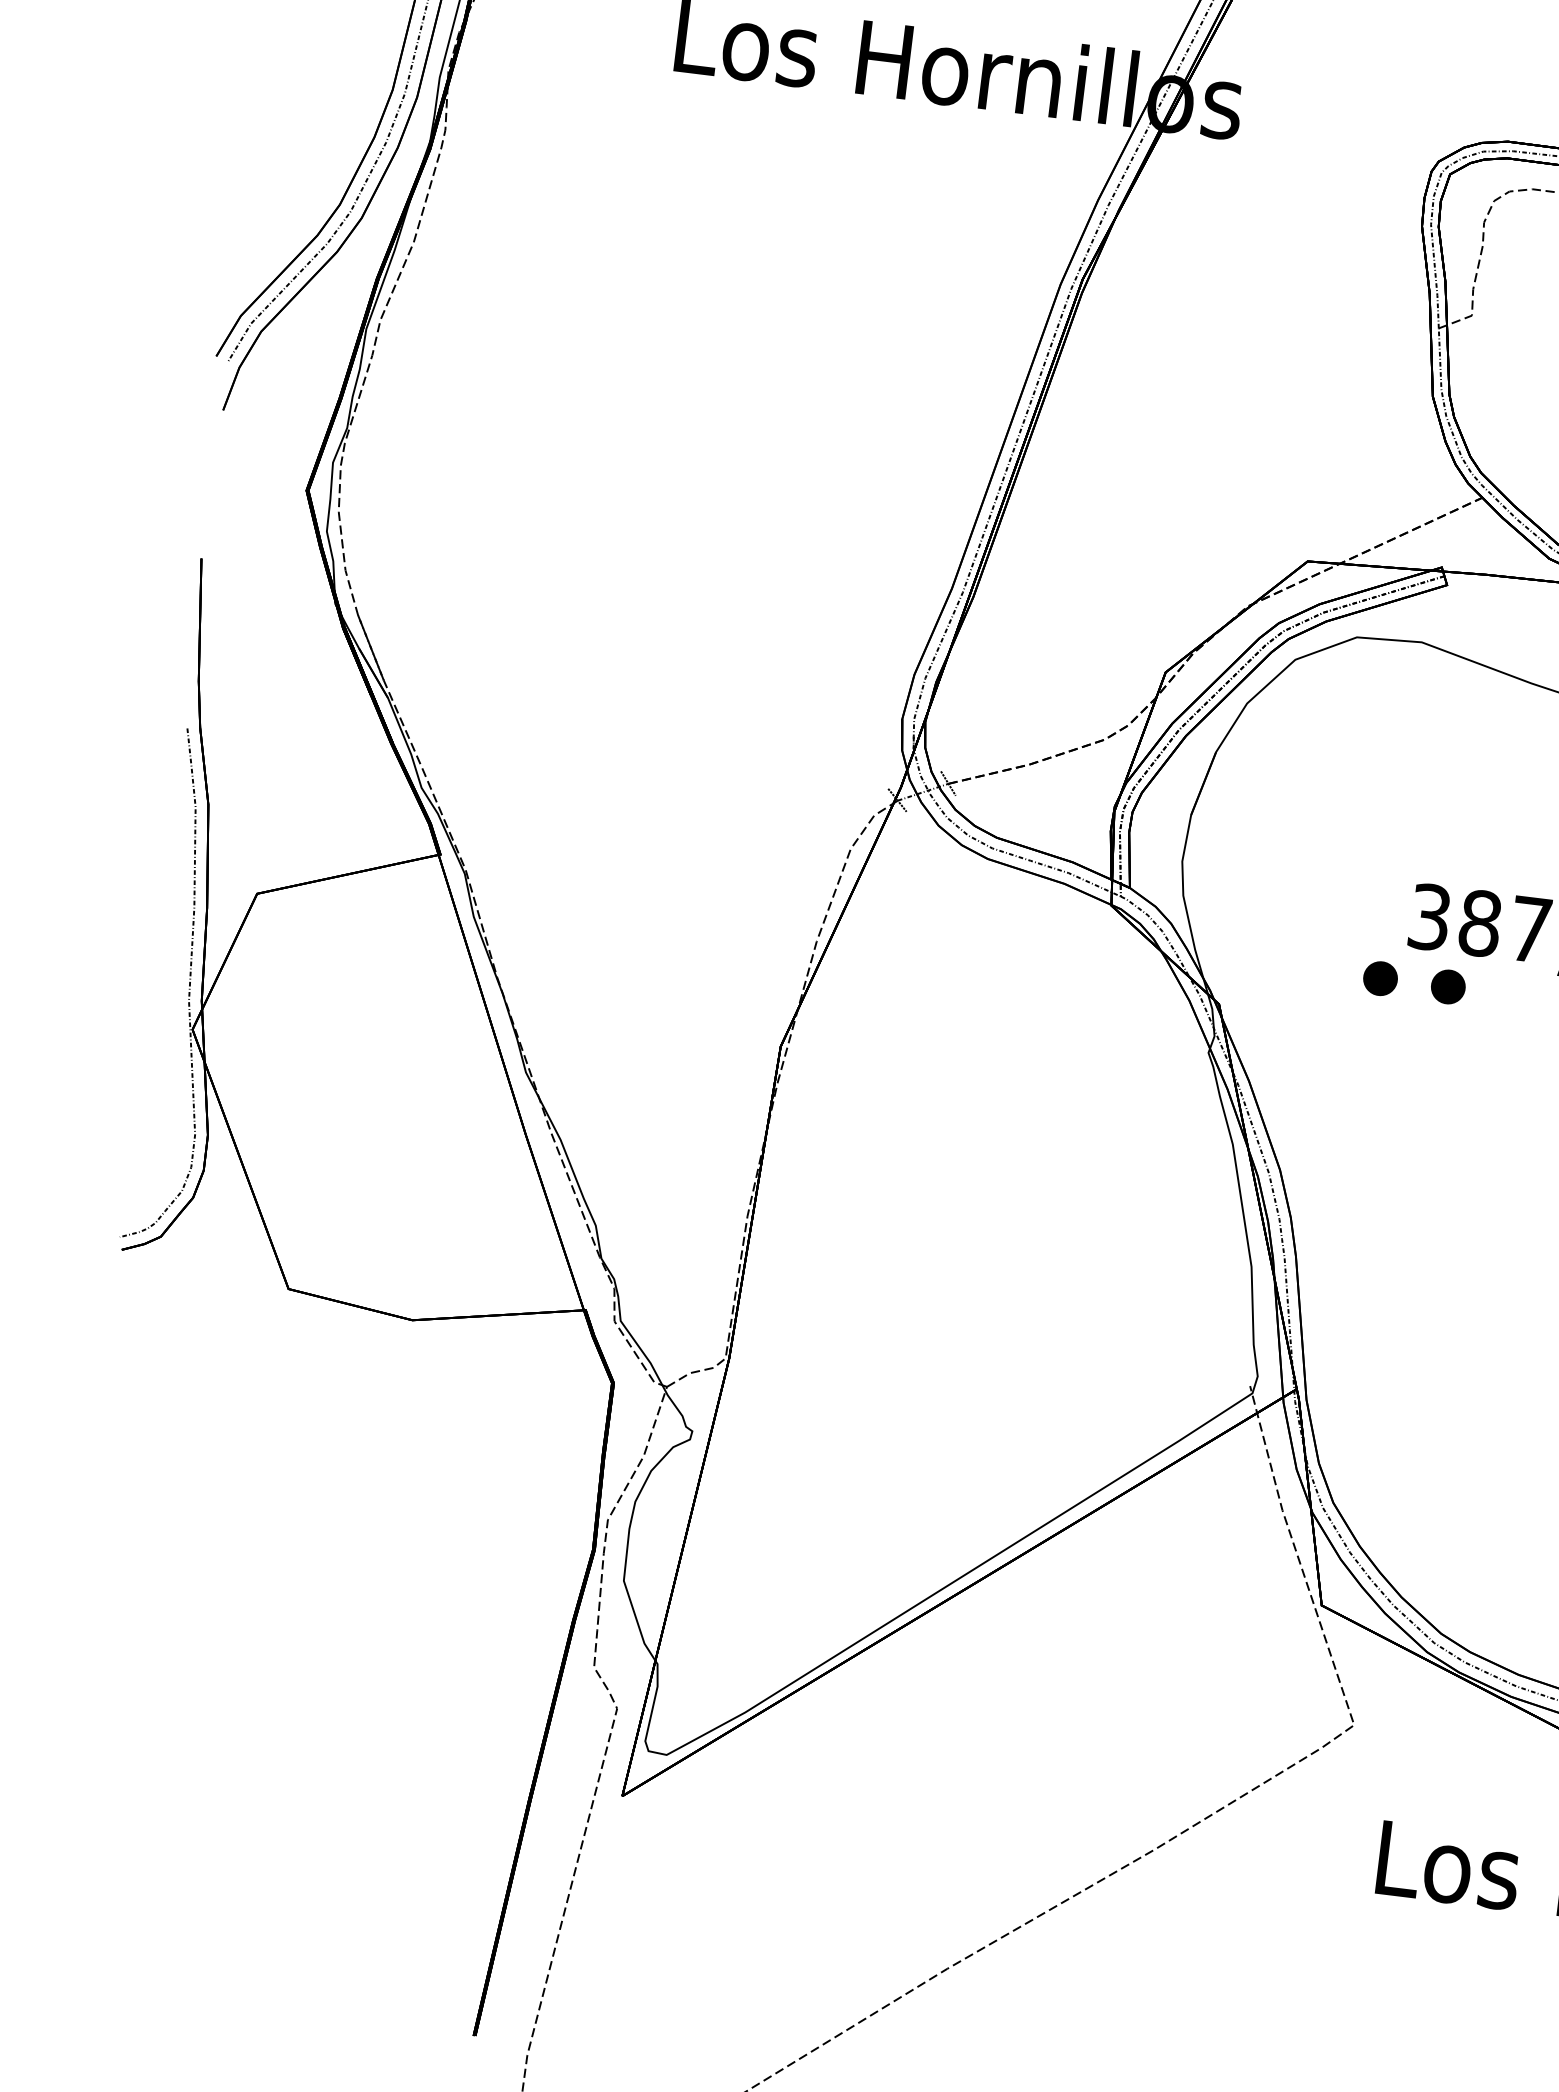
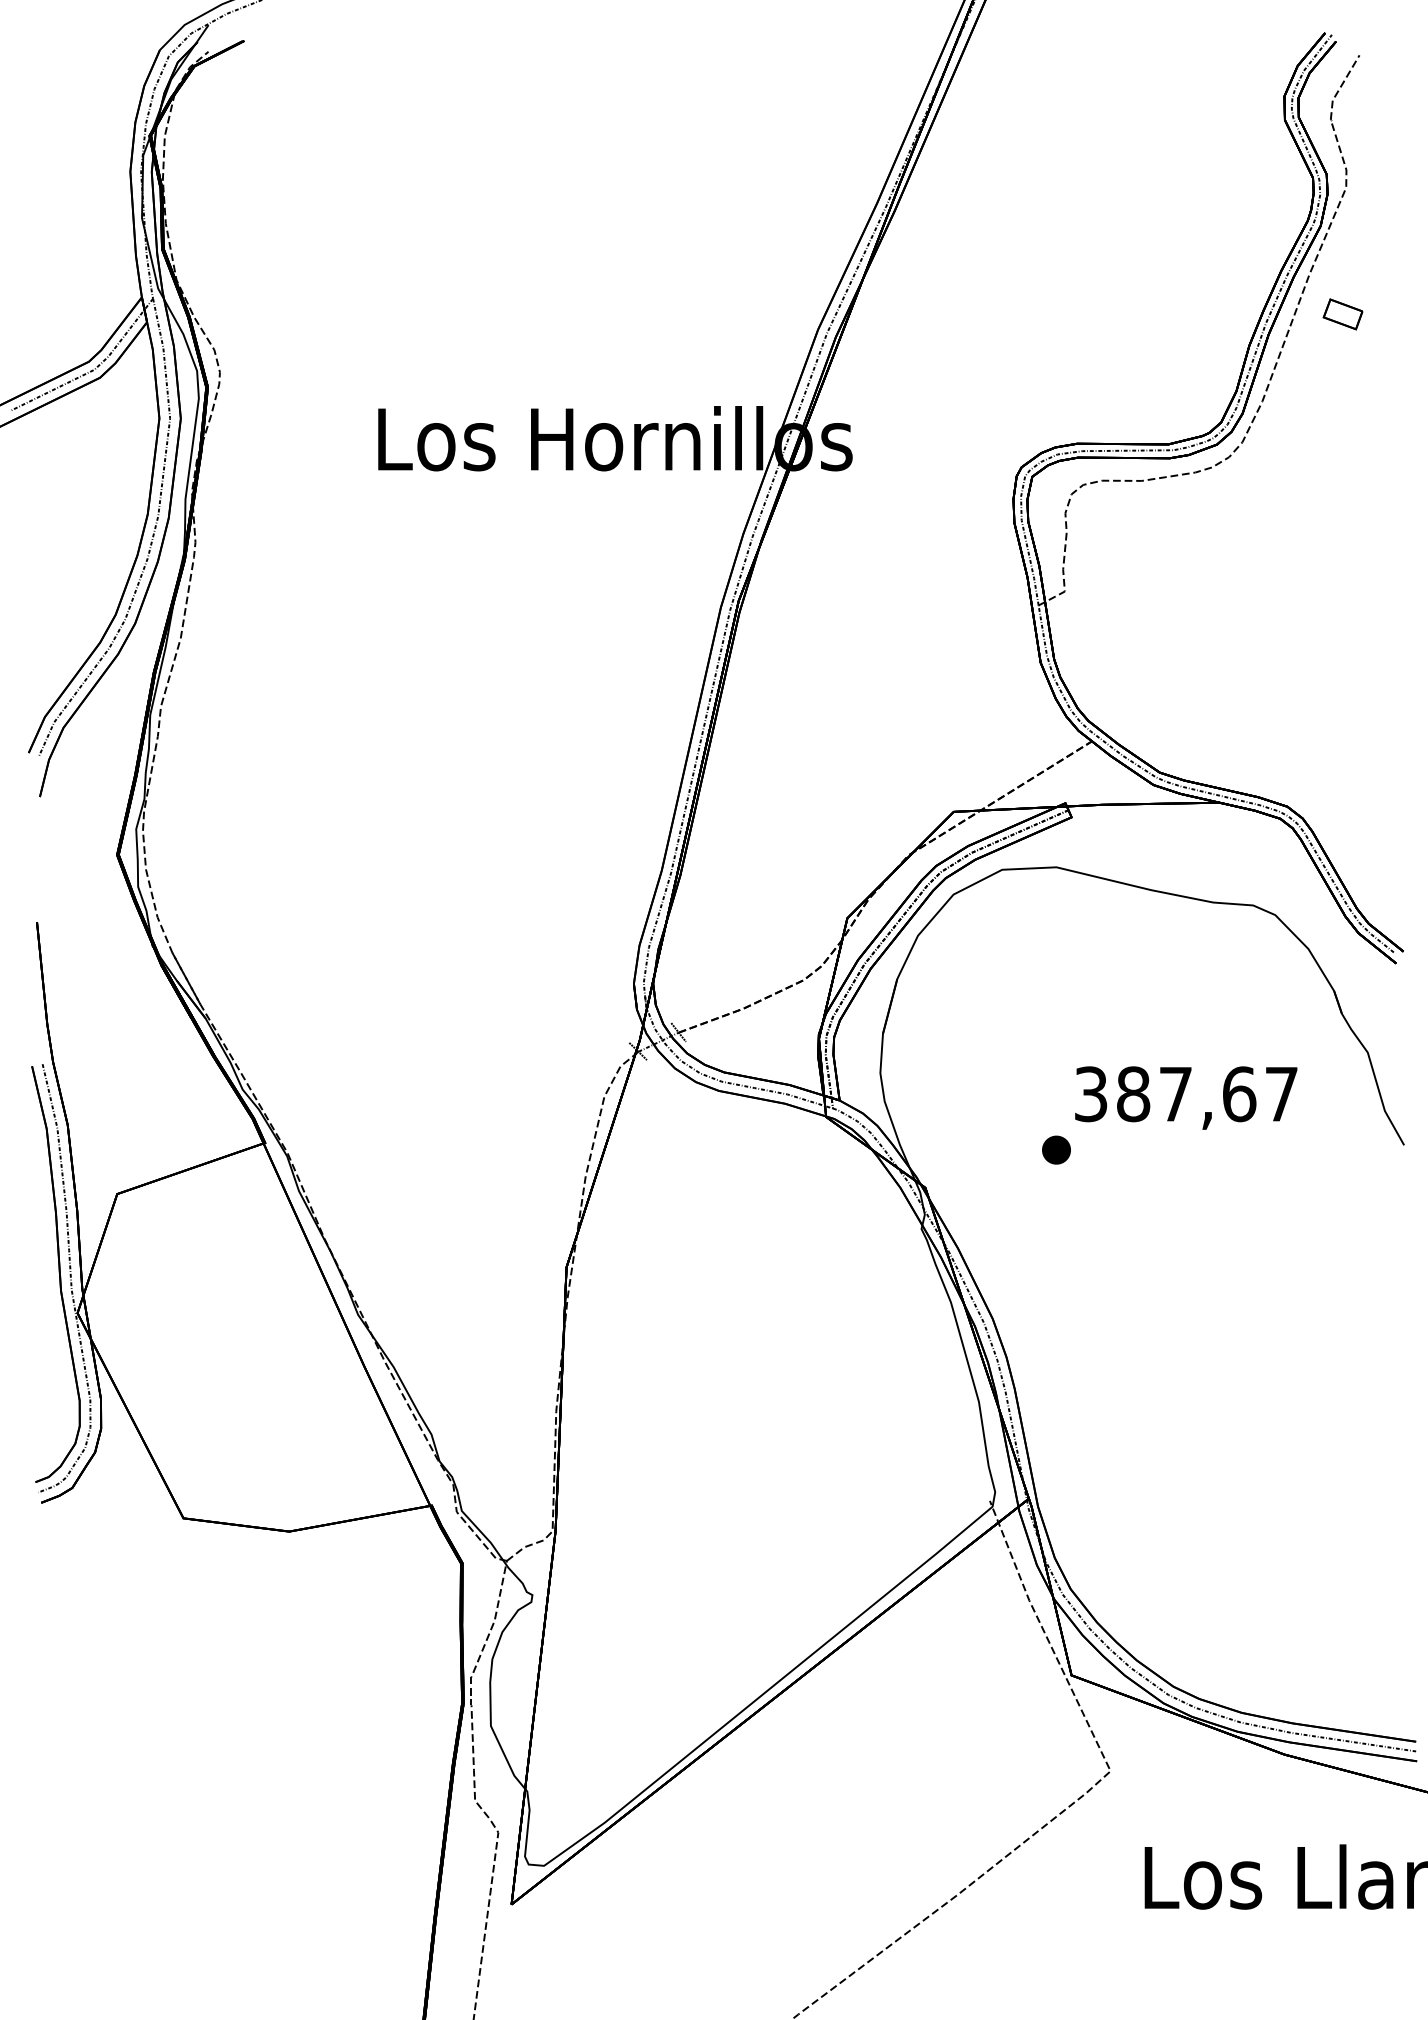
part: (172, 980) -> (55, 1274), added
part: (1448, 986) -> (1113, 1149), removed

